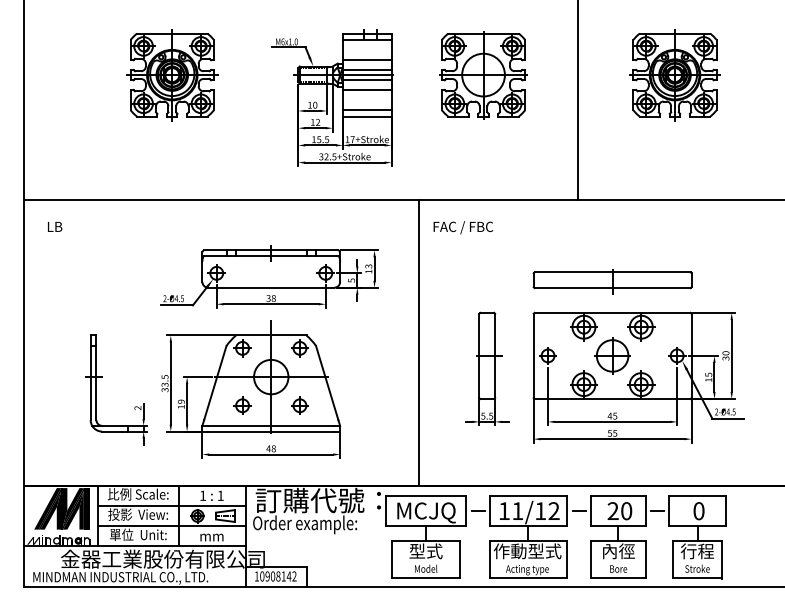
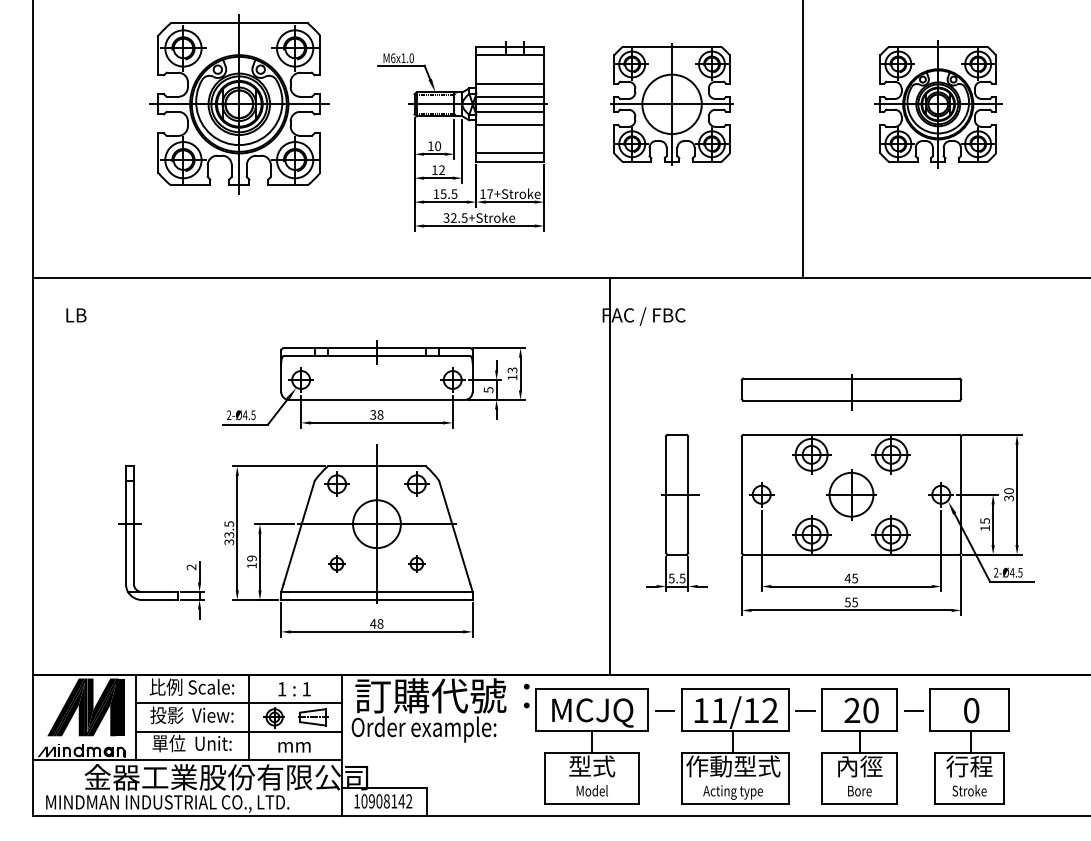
part: (172, 75) -> (239, 104), size x1.4
line: (419, 342) -> (609, 476), moved
part: (242, 405) -> (336, 563), size x0.7
part: (299, 405) -> (416, 563), size x0.7

